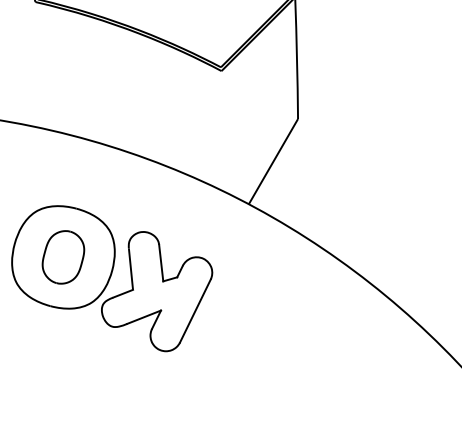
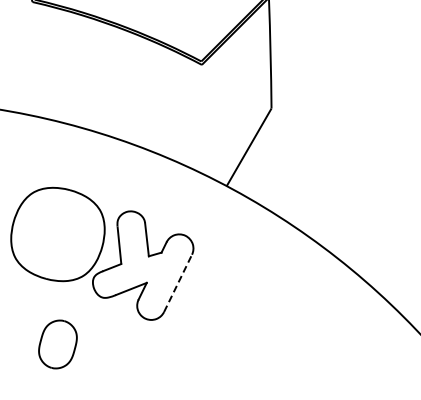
part: (62, 257) -> (57, 344), moved
line: (195, 311) -> (178, 283), solid -> dashed

